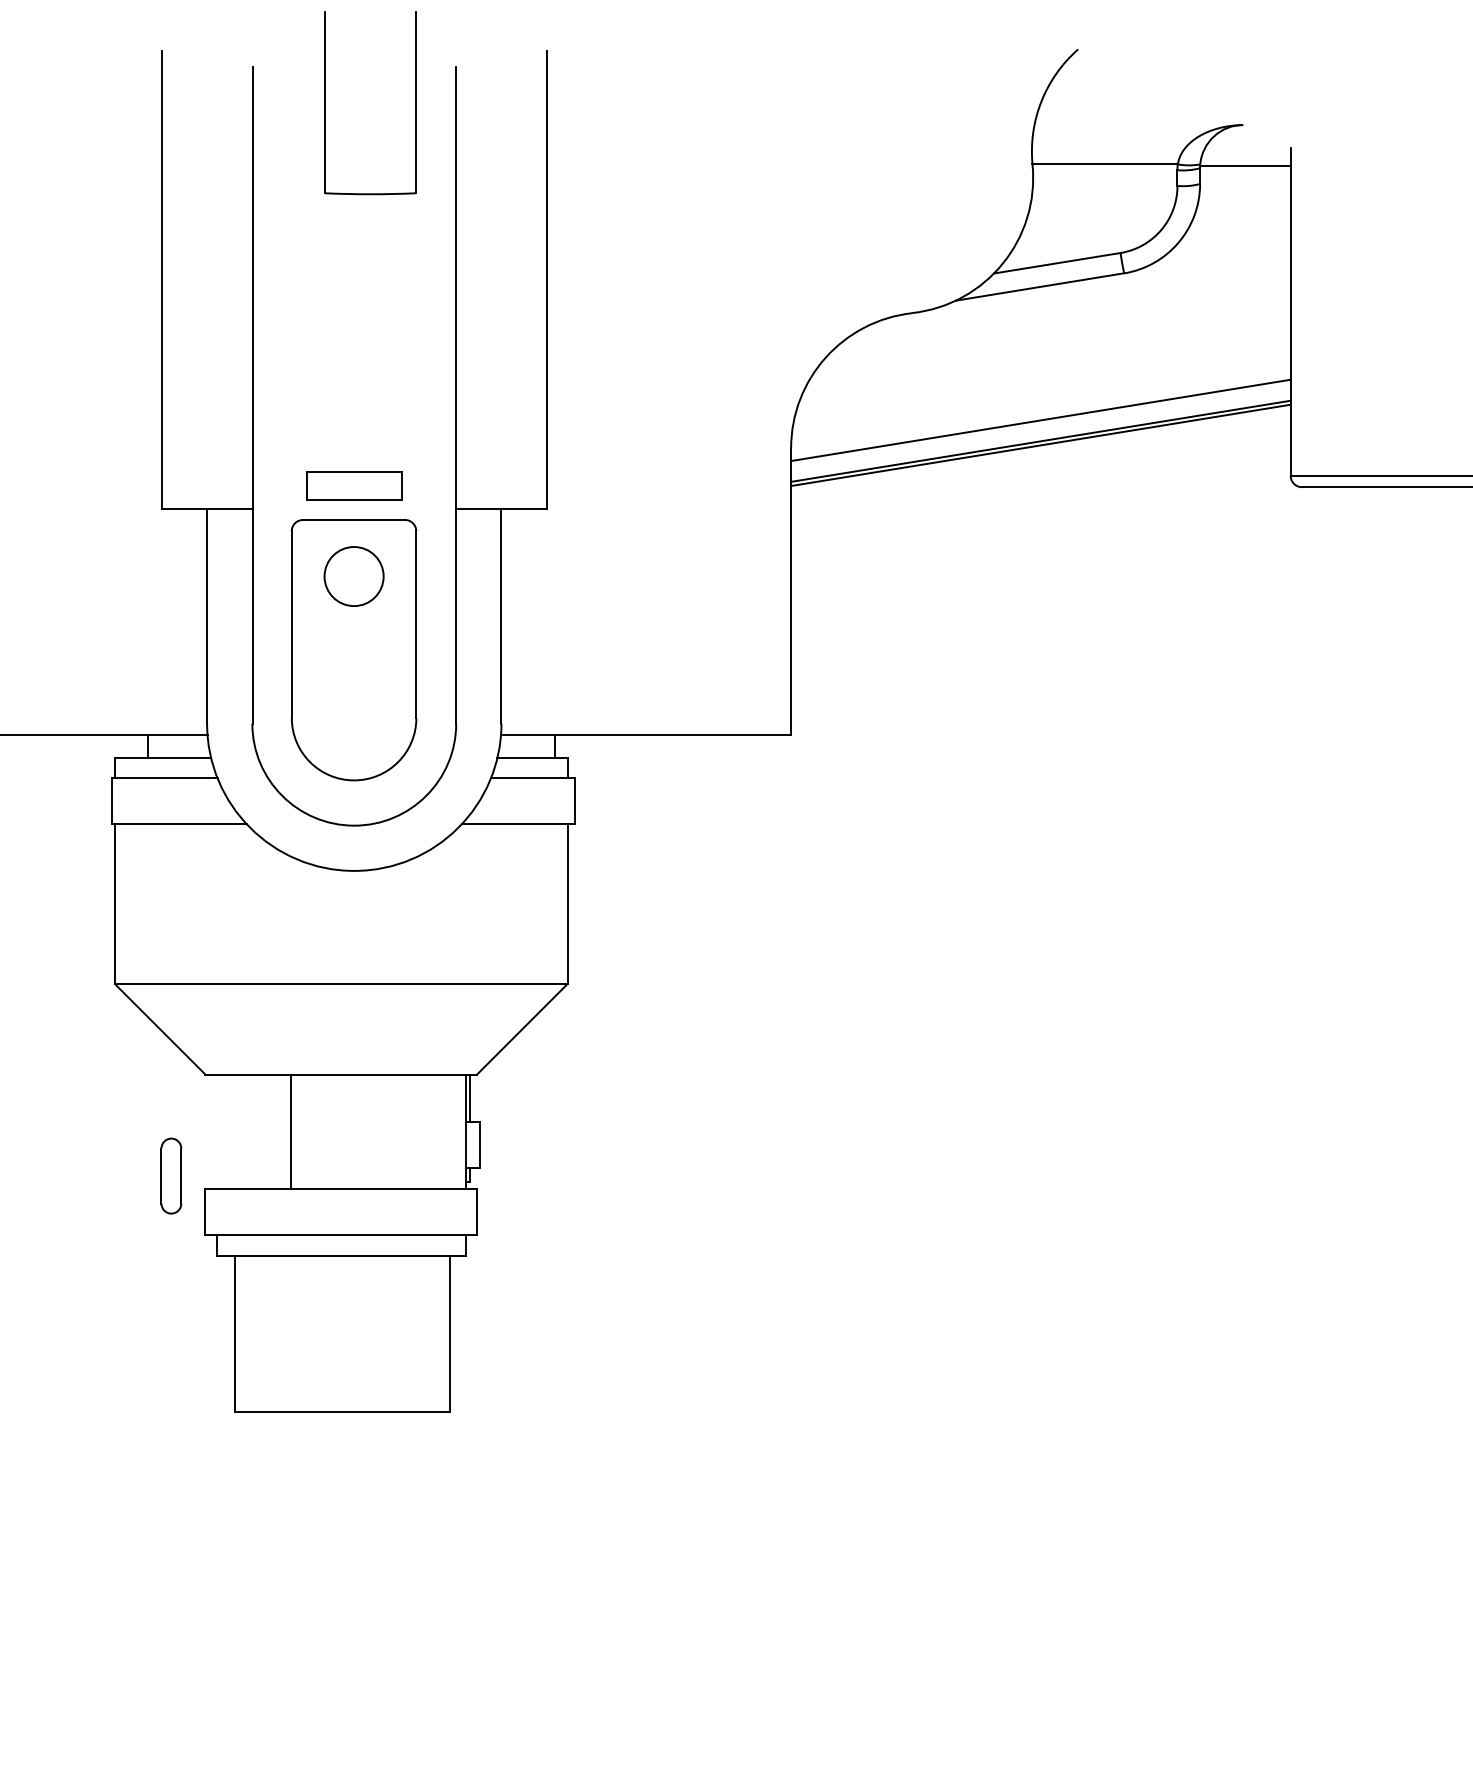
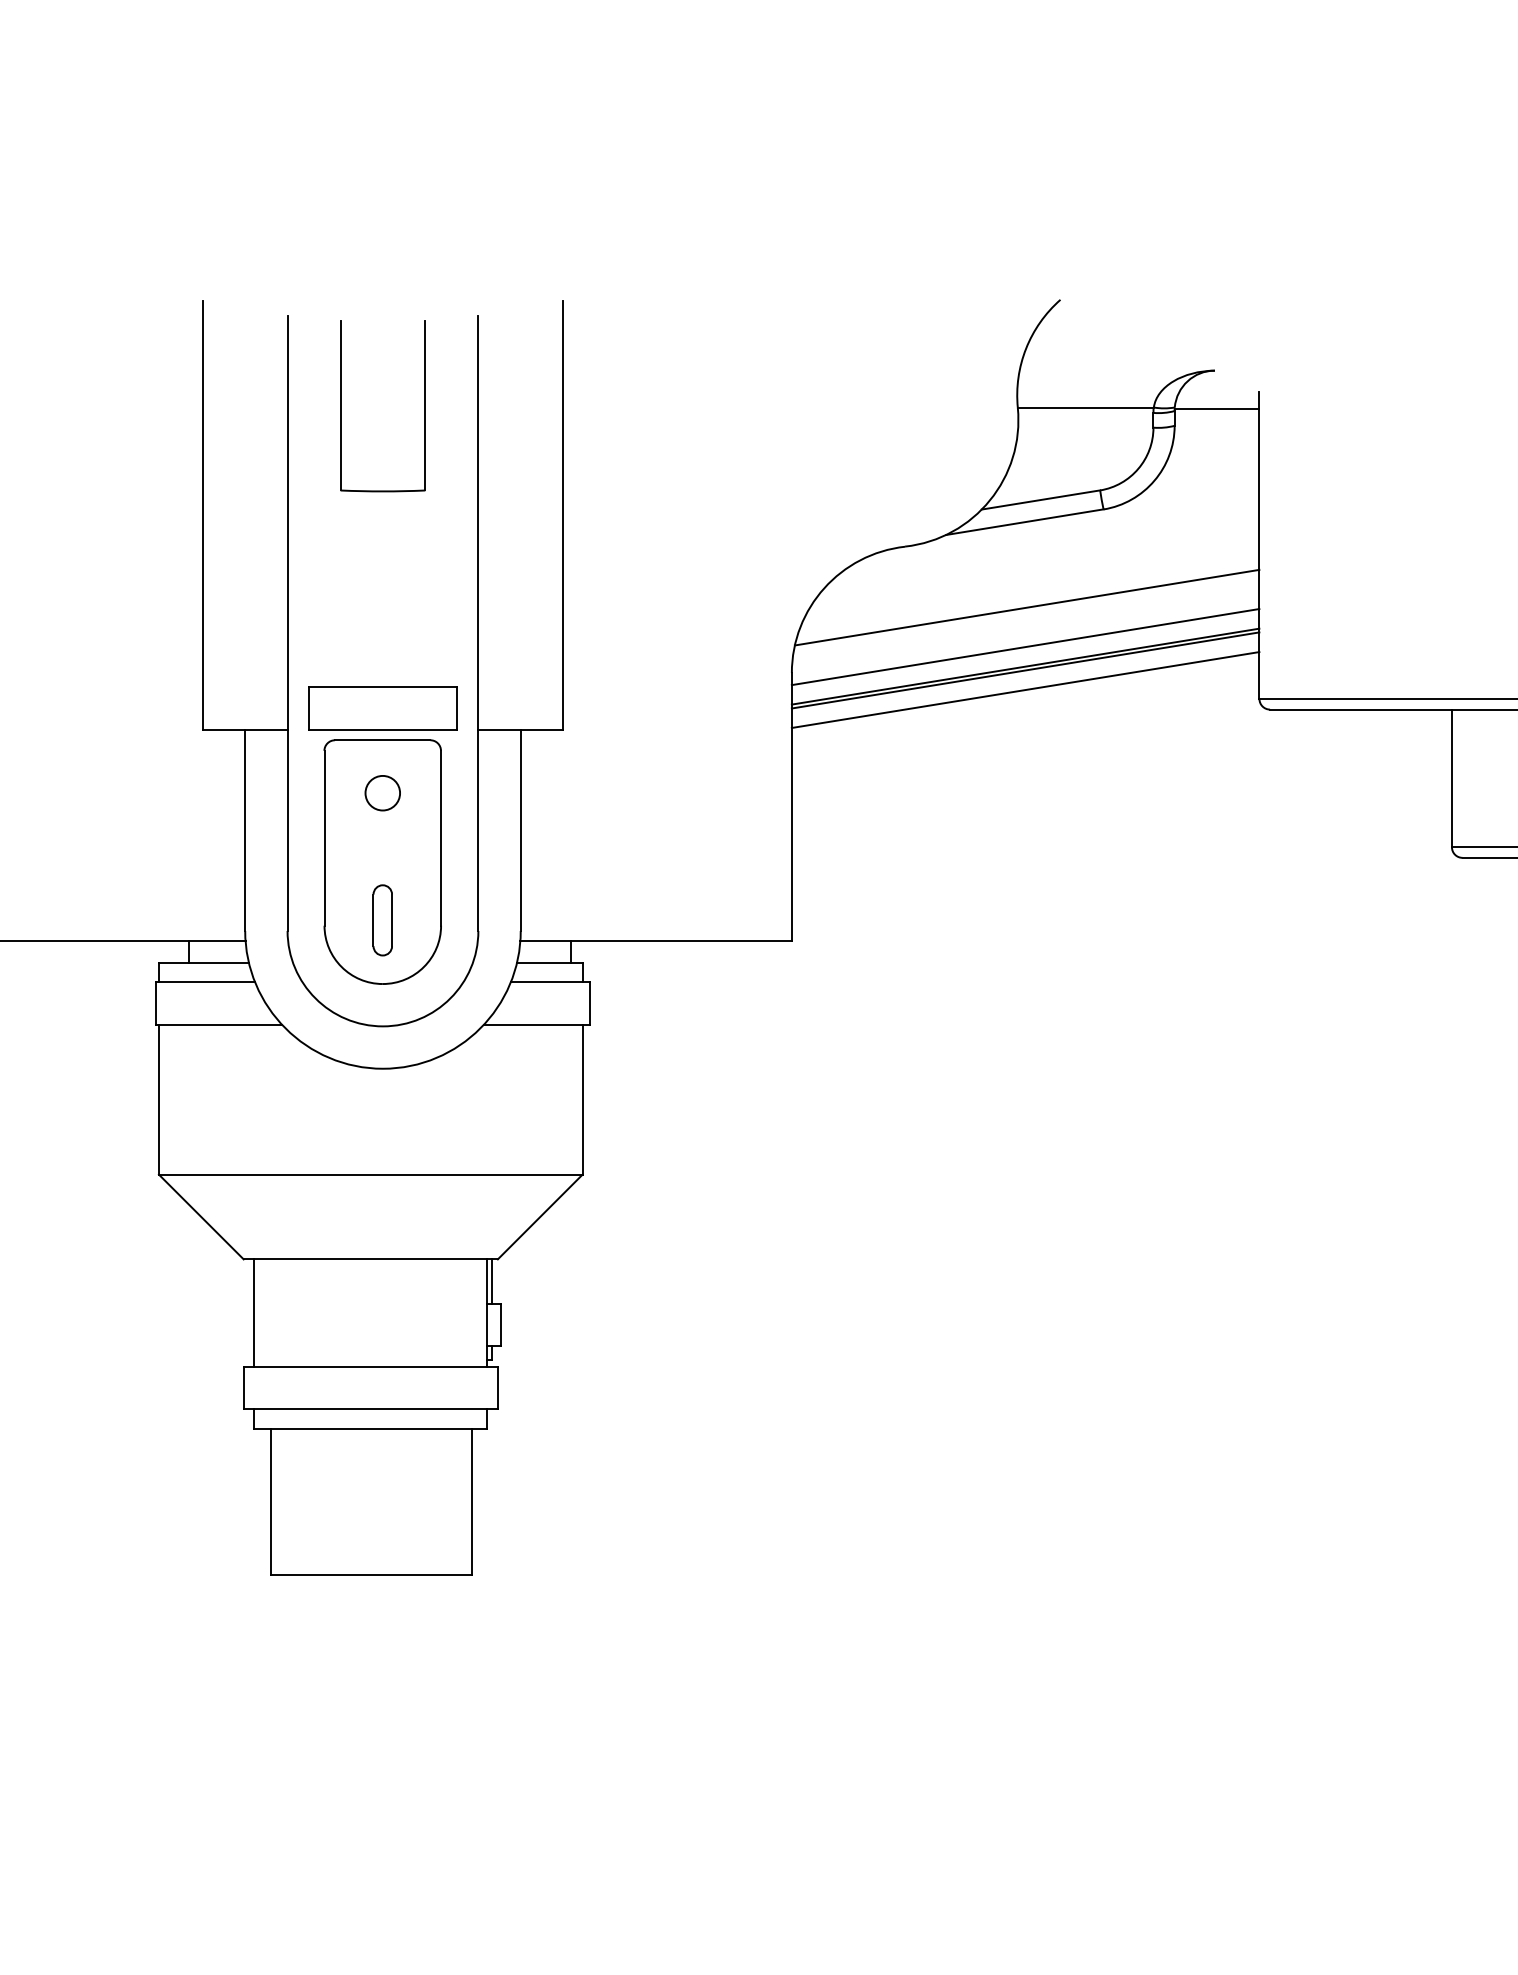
part: (325, 103) -> (341, 406), moved
line: (1041, 378) -> (1026, 607), added
line: (1040, 465) -> (1025, 689), added
part: (353, 486) -> (382, 708), size x1.67
circle: (353, 575) -> (382, 792), size x0.62
line: (291, 1131) -> (254, 1312), moved
part: (171, 1176) -> (382, 920), moved

